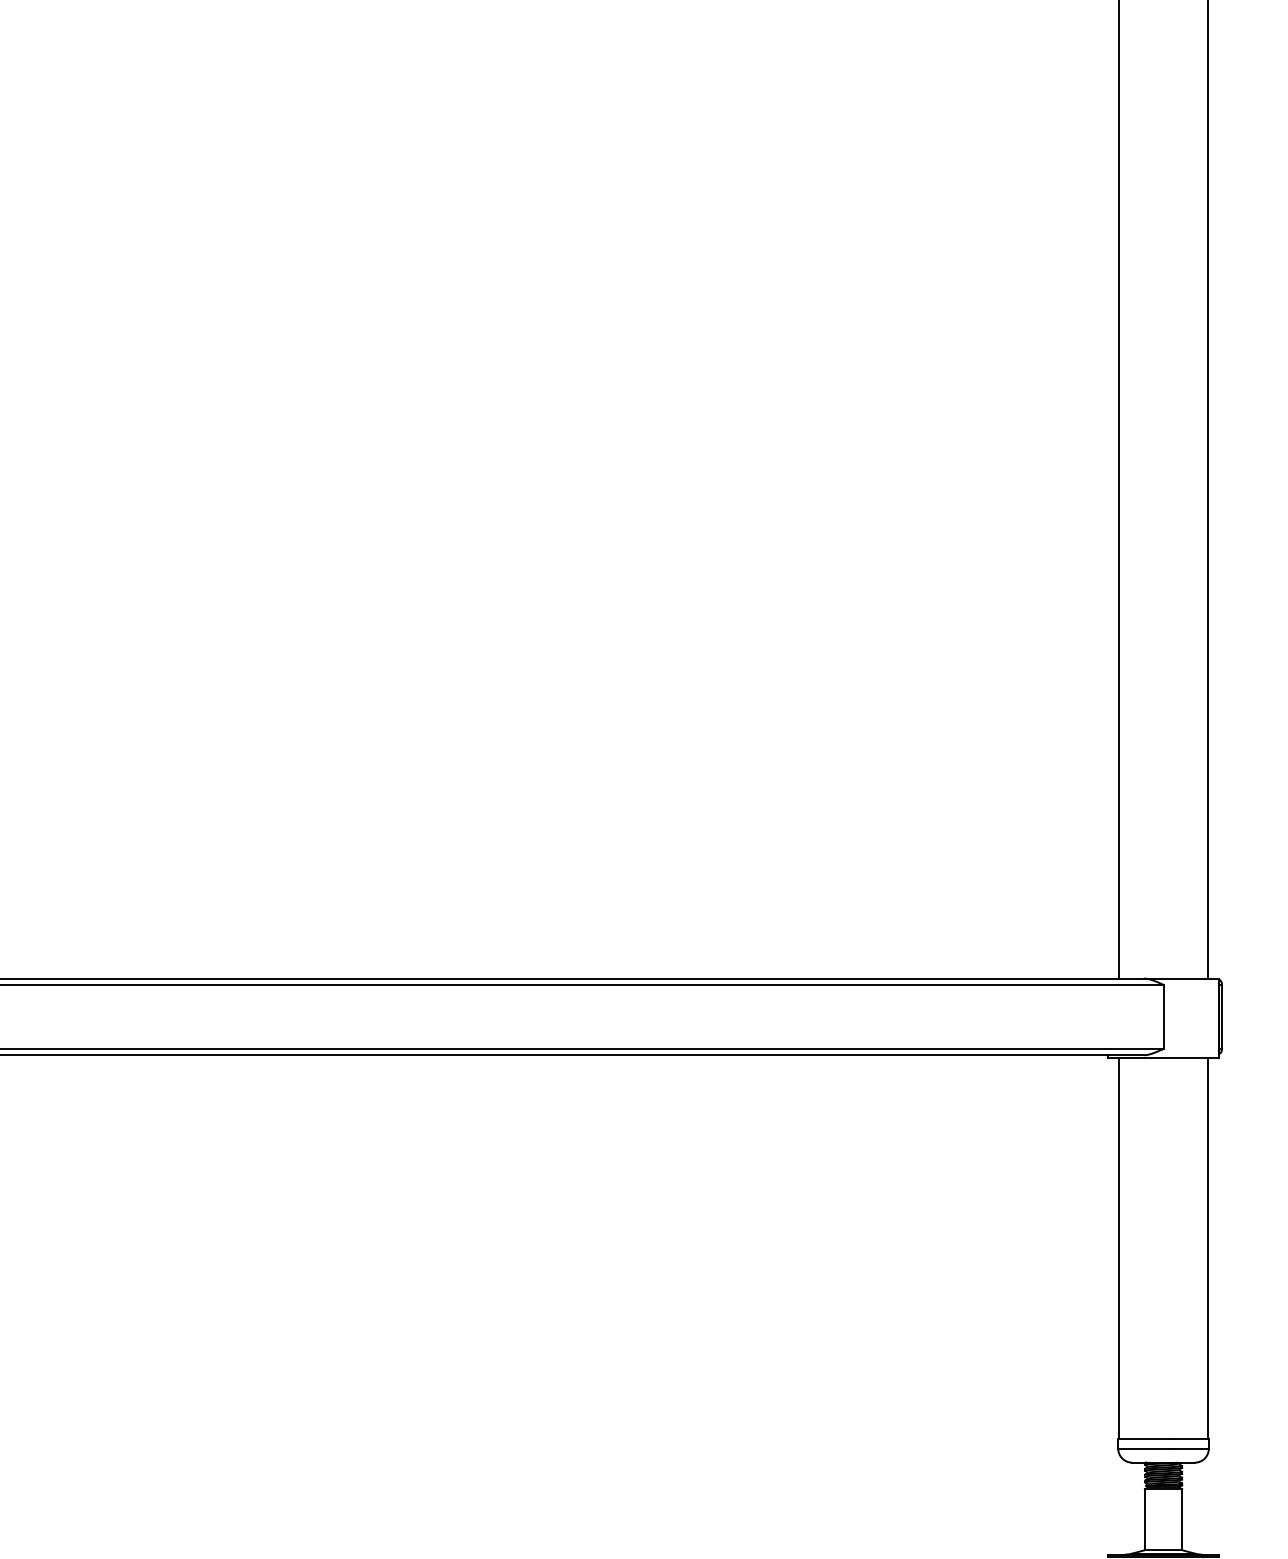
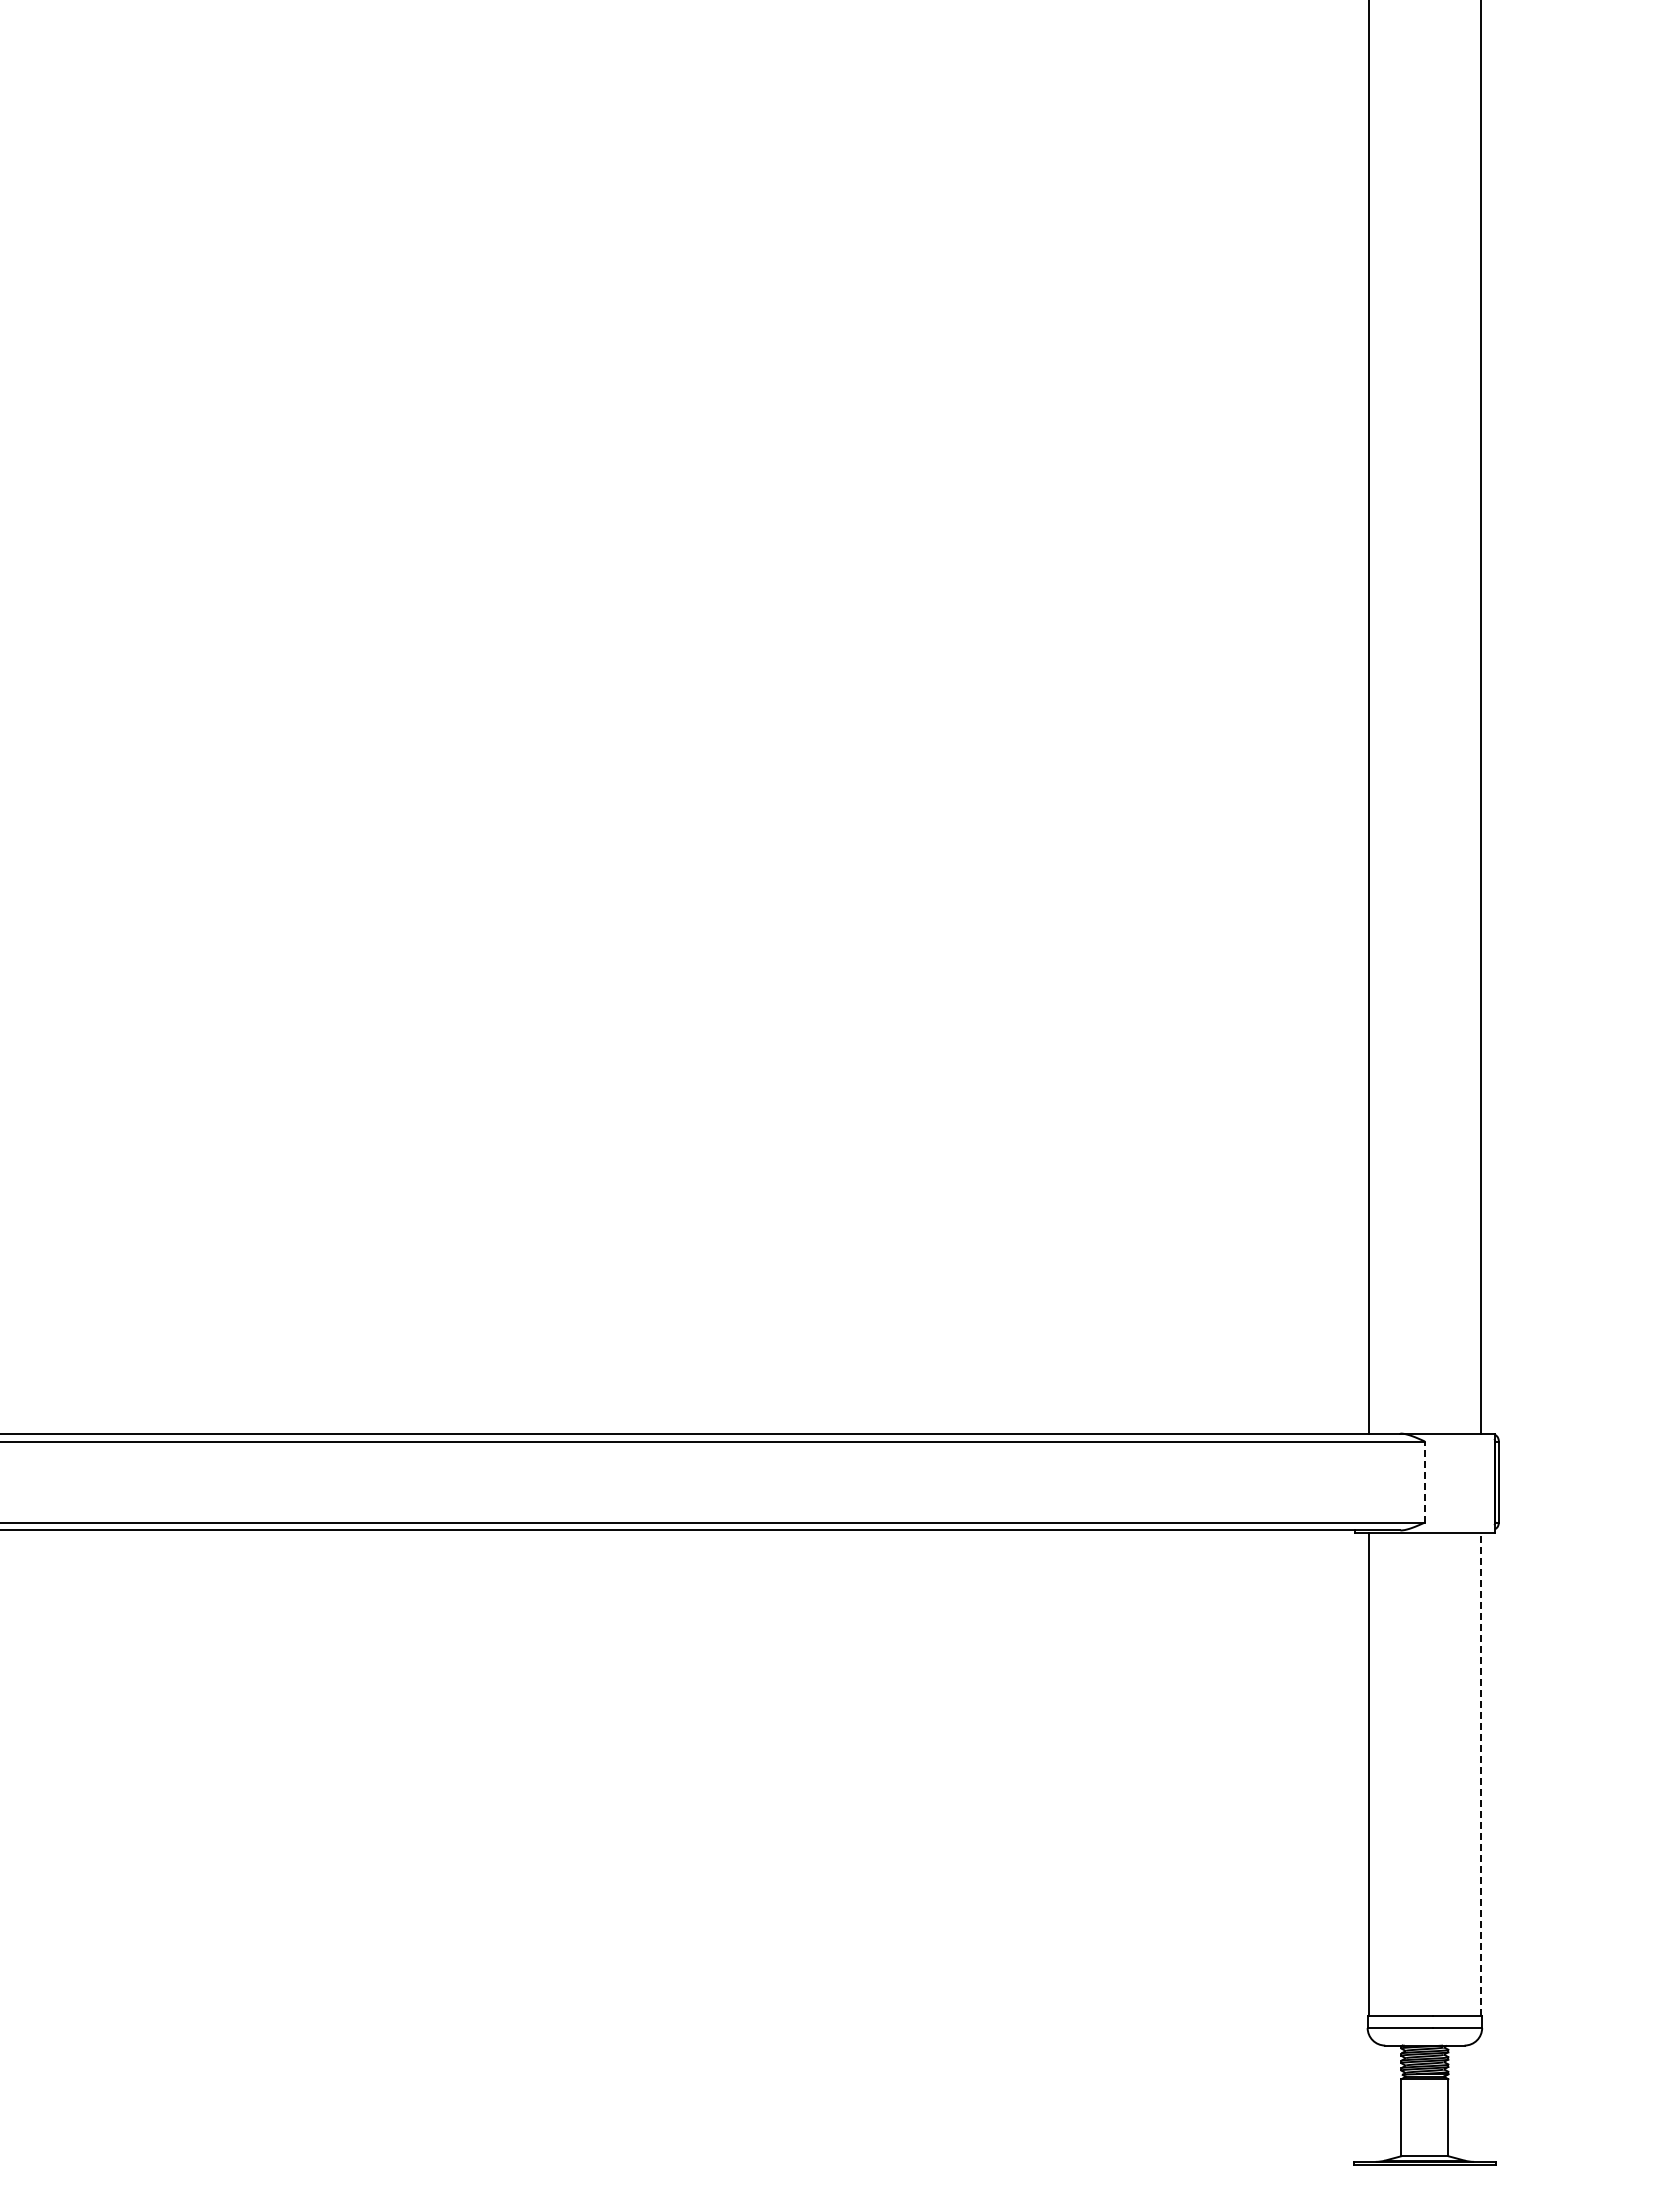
line: (1163, 1017) -> (1424, 1482), solid -> dashed
line: (1207, 1248) -> (1480, 1774), solid -> dashed

